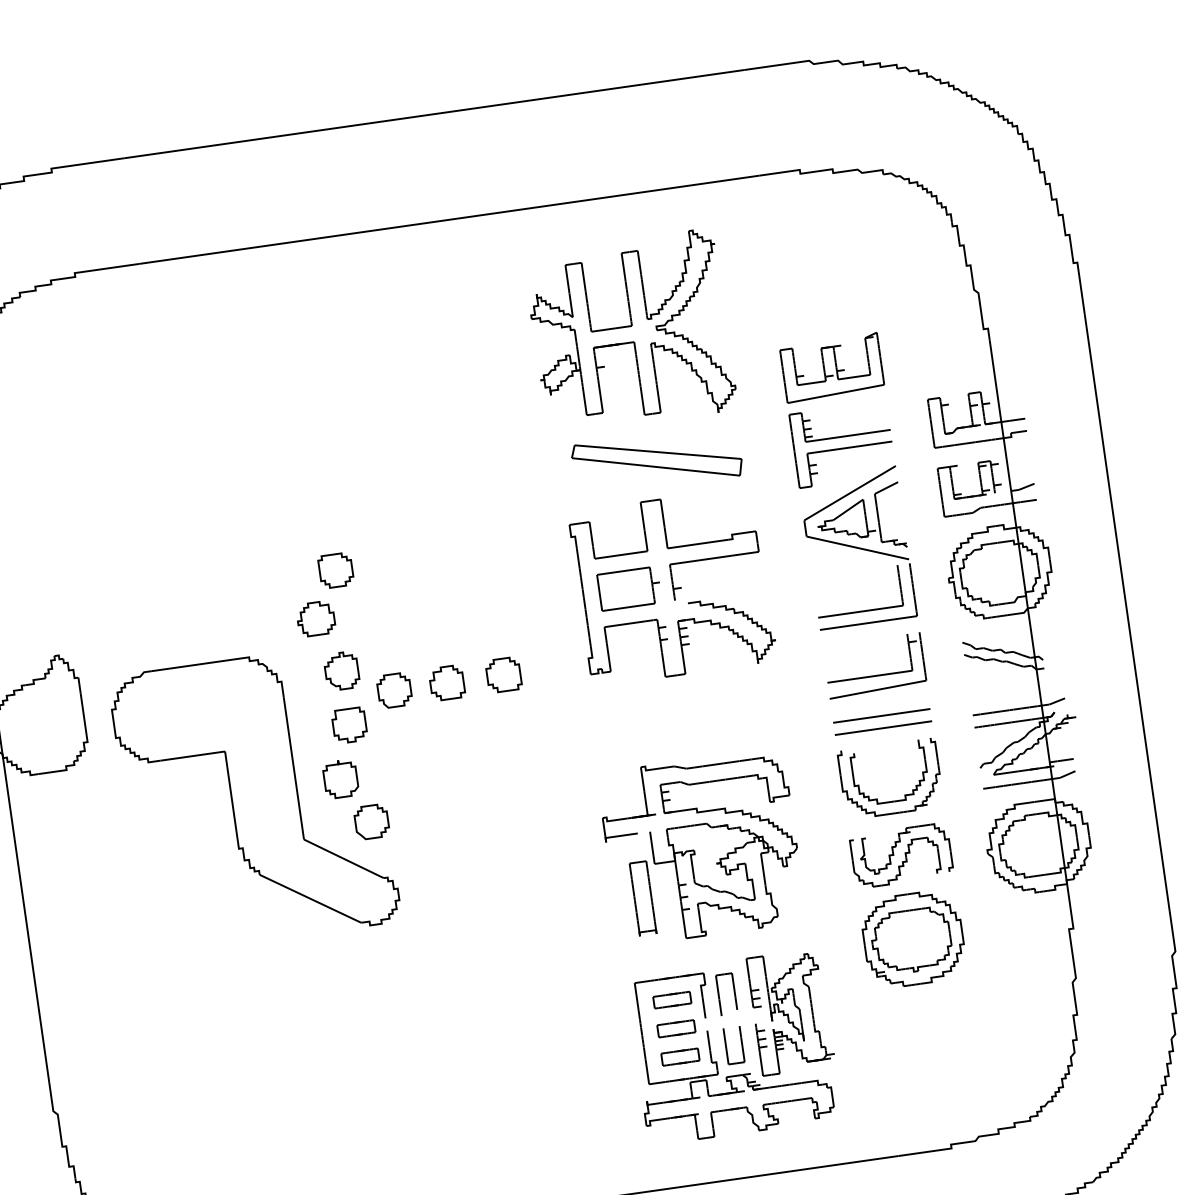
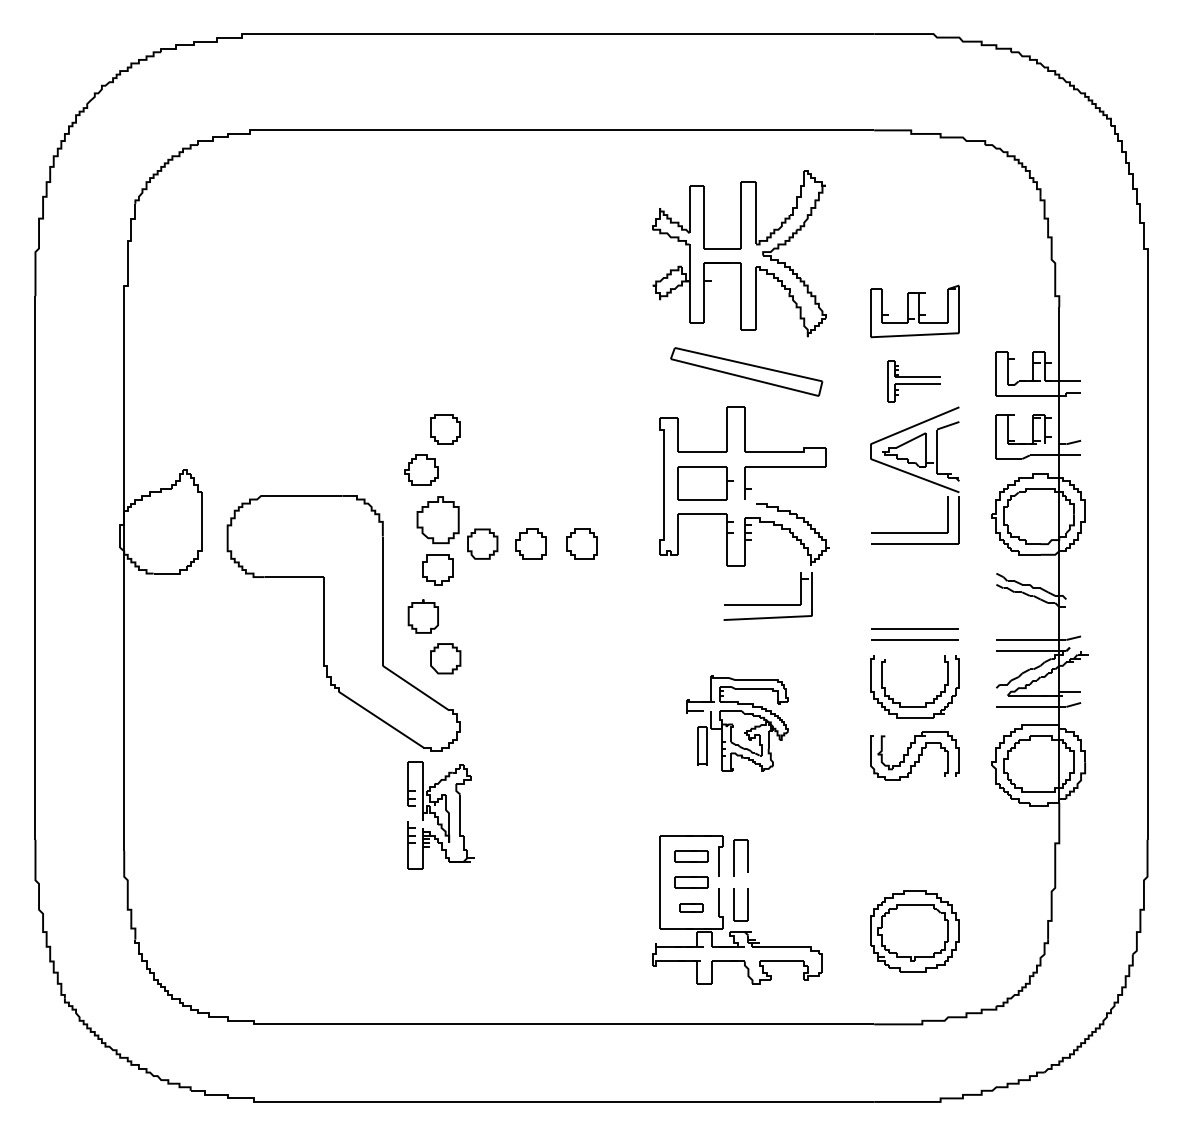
part: (842, 444) -> (914, 381), size x0.6
part: (341, 670) -> (437, 519), size x1.4
part: (875, 675) -> (767, 604), moved
part: (701, 847) -> (737, 723), size x0.6
part: (913, 939) -> (914, 931), moved
part: (790, 1012) -> (440, 815), moved
part: (680, 1057) -> (691, 908), size x0.7

